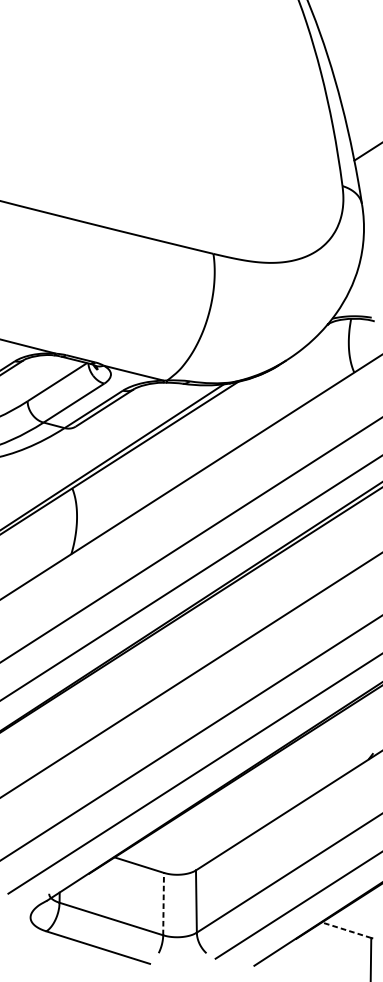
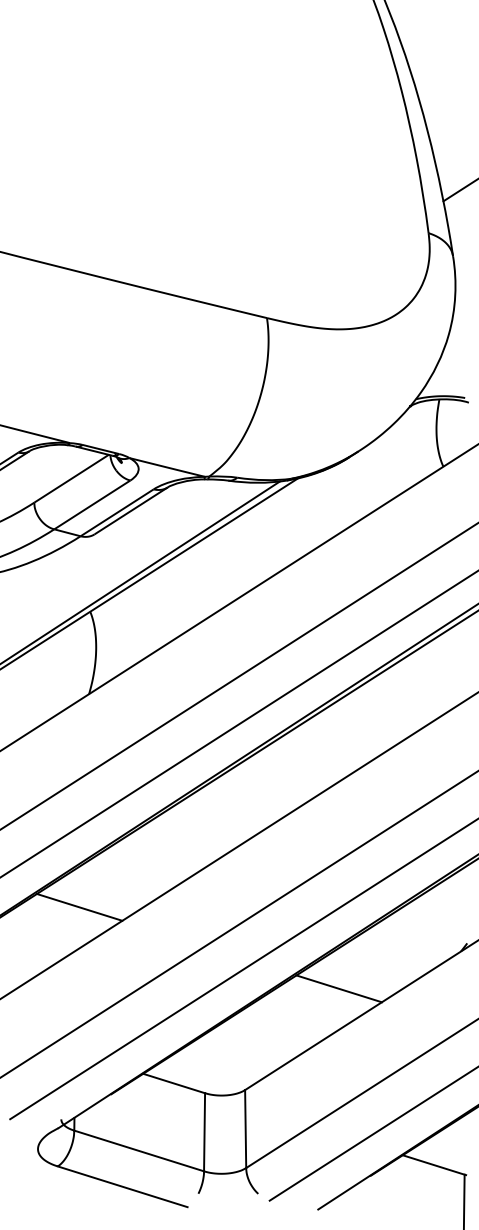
line: (63, 723) -> (79, 906), added
line: (270, 789) -> (338, 988), added
line: (163, 903) -> (204, 1131), dashed -> solid
line: (346, 929) -> (433, 1164), dashed -> solid

